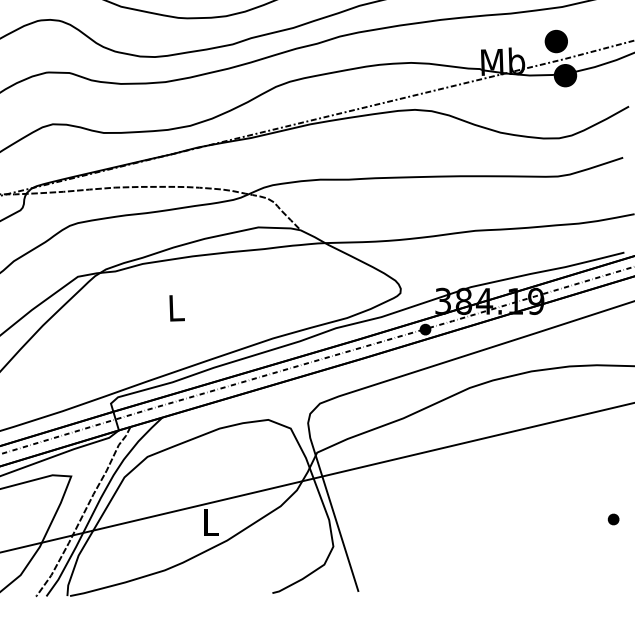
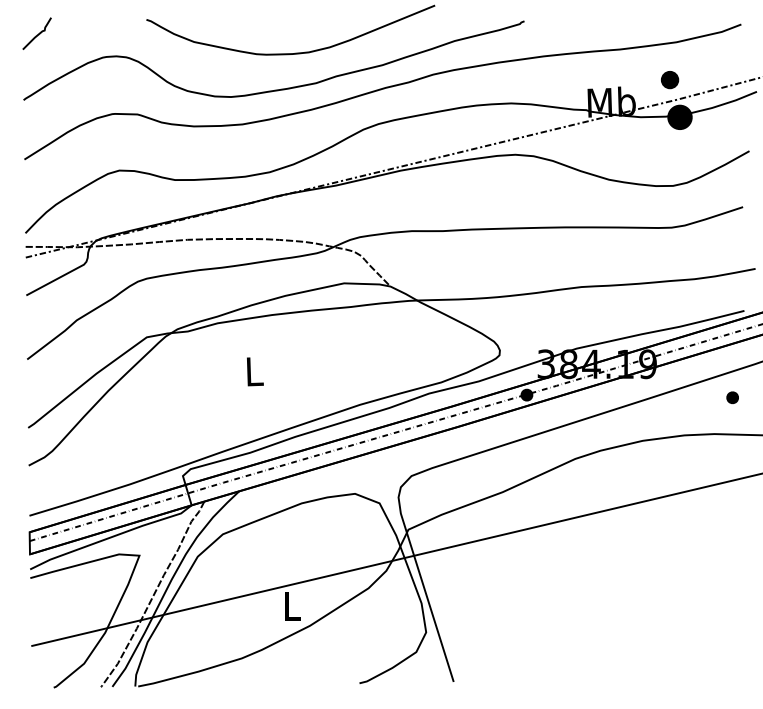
part: (555, 41) -> (669, 79), size x0.7
part: (613, 519) -> (732, 397), moved

